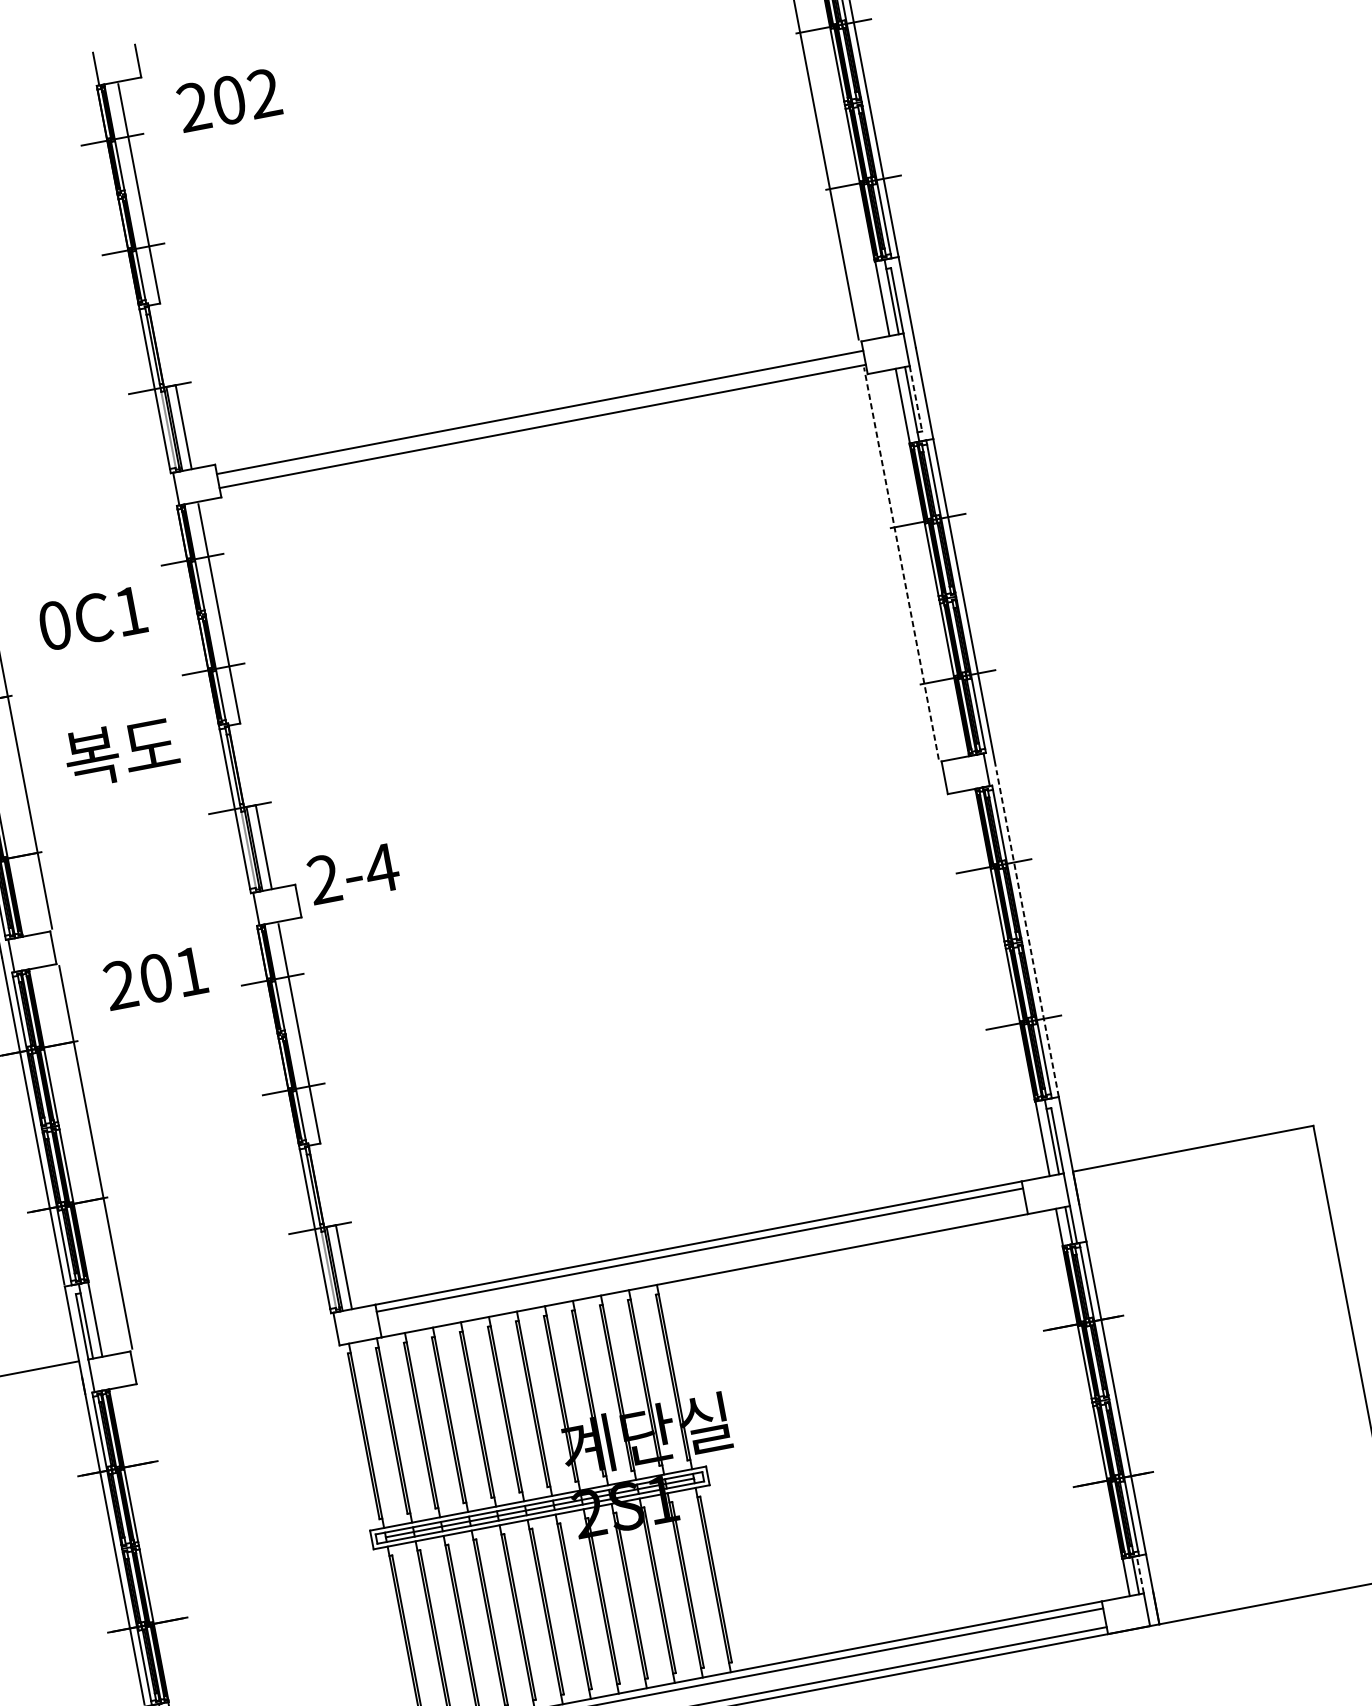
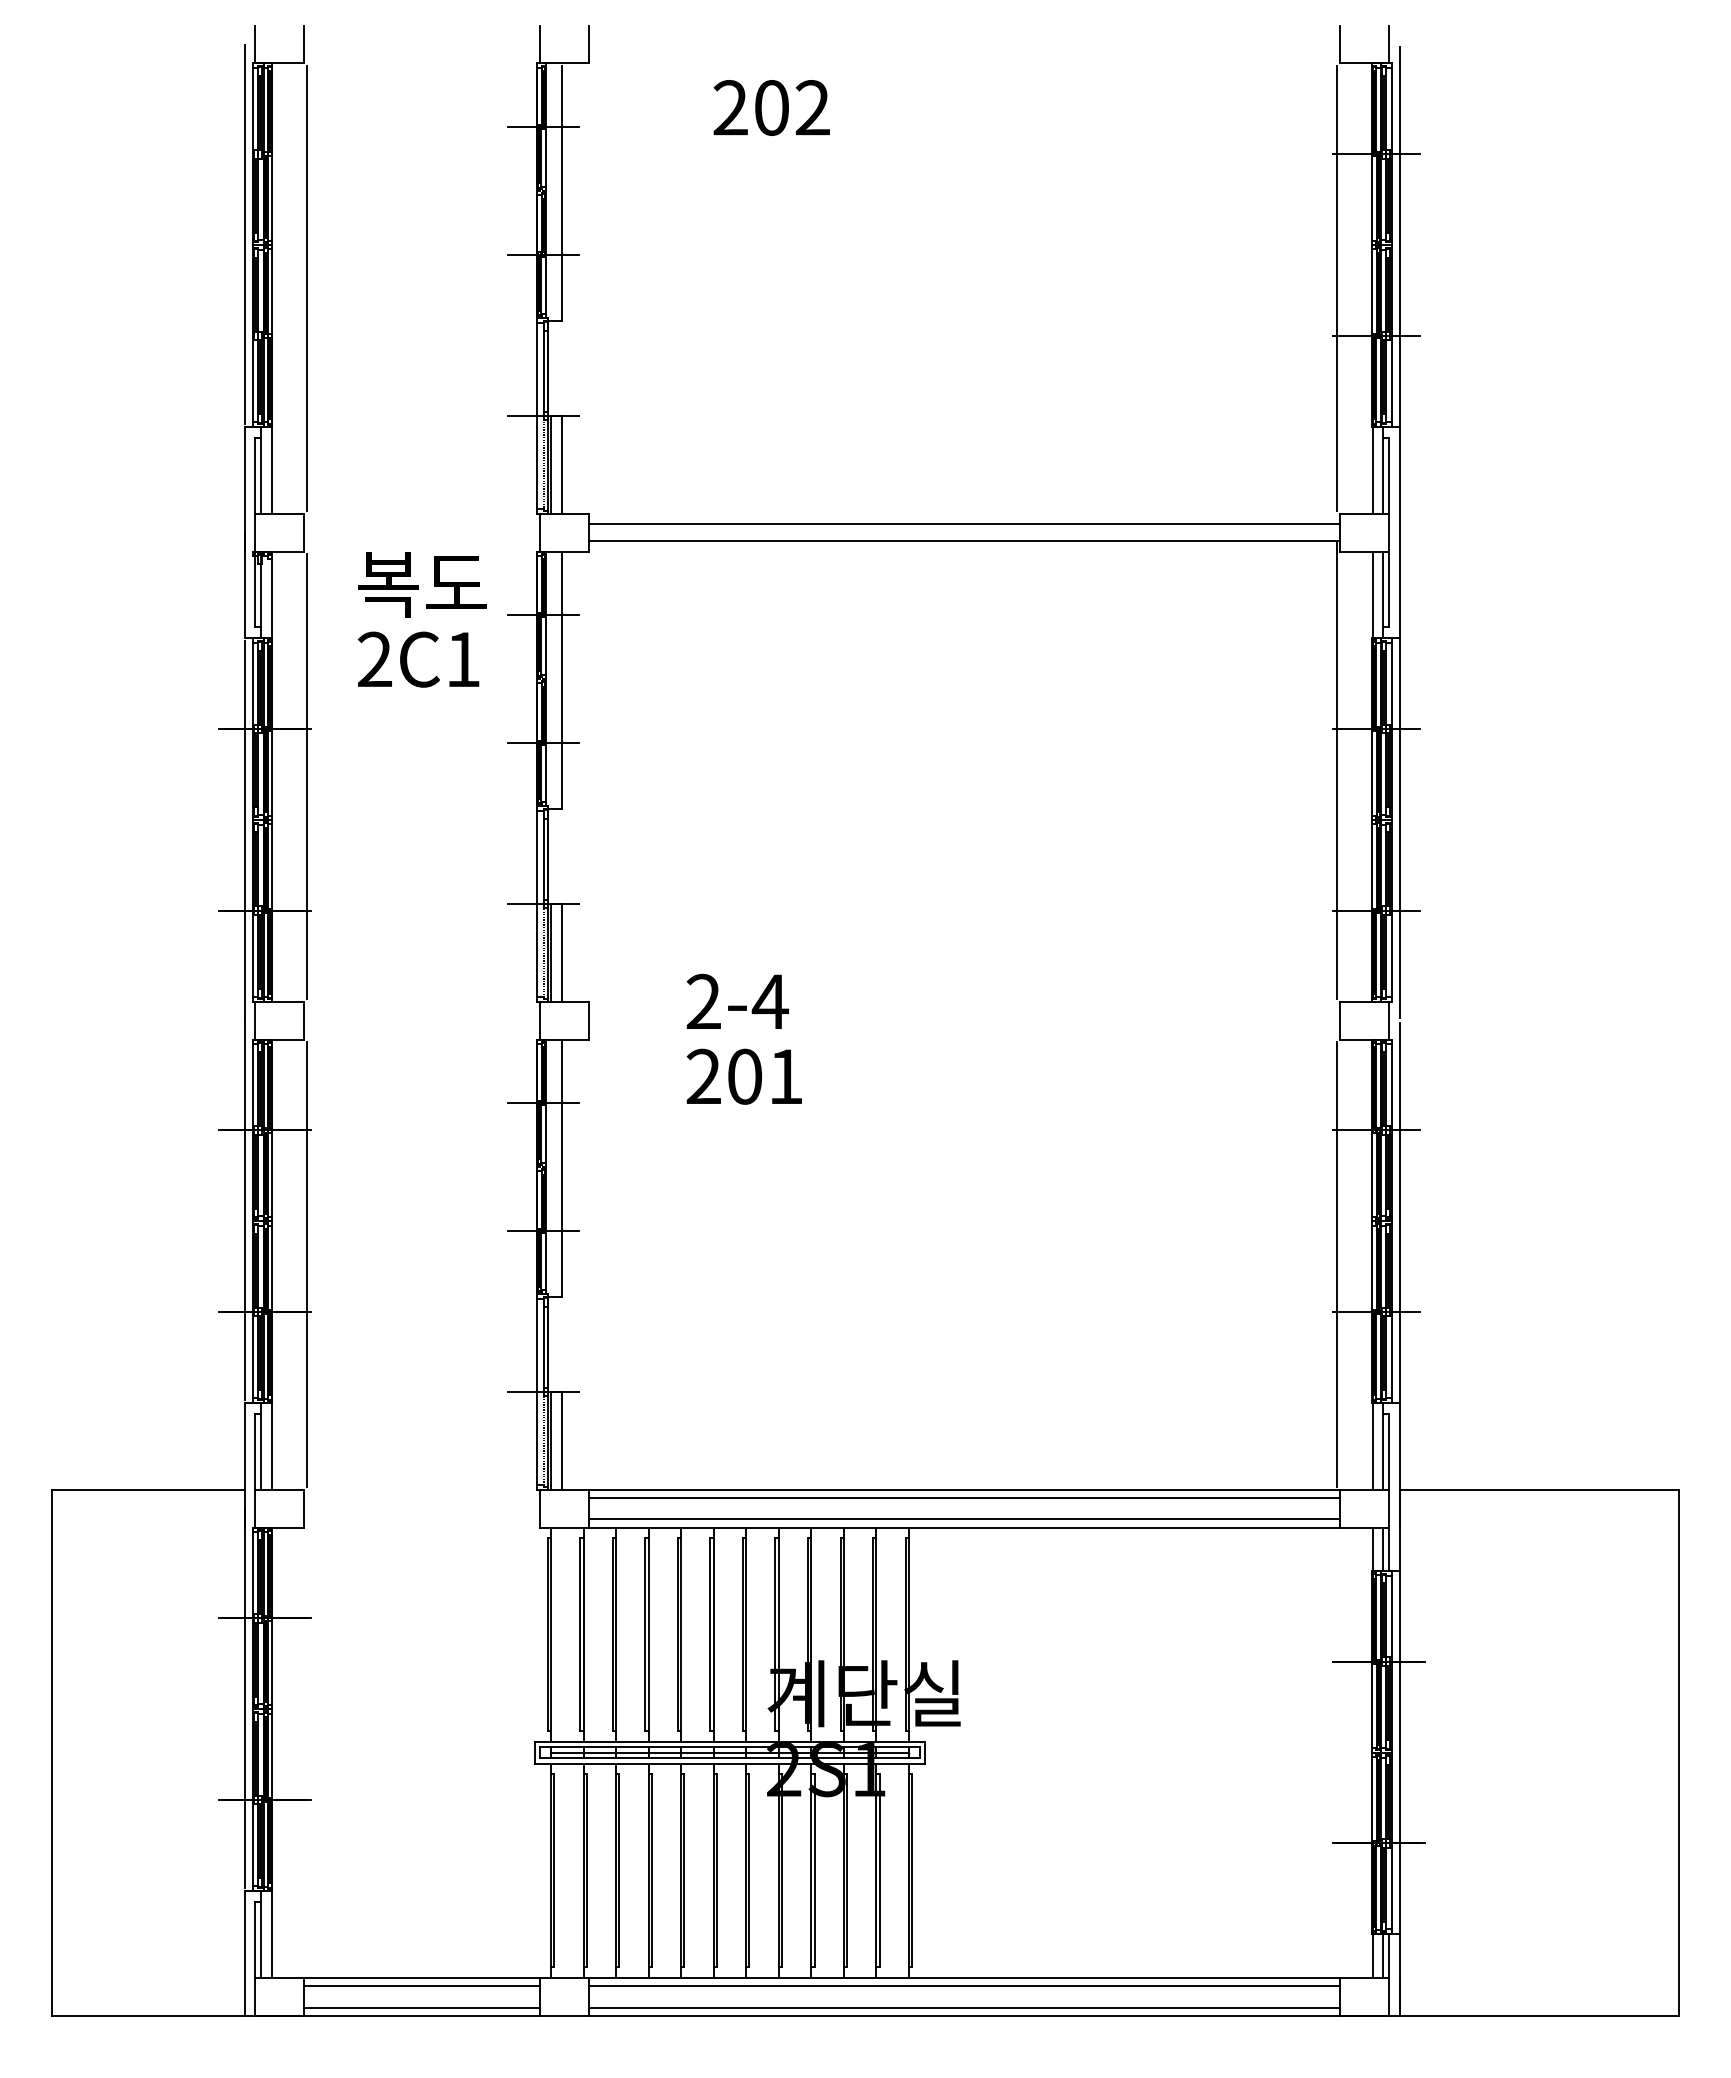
text: (229, 99) -> (771, 107), moved
line: (915, 398) -> (1388, 589), dashed -> solid
line: (901, 563) -> (1337, 771), dashed -> solid
text: (54, 625) -> (374, 659), 0C1 -> 2C1
text: (121, 751) -> (422, 584), moved
text: (353, 872) -> (737, 1000), moved
line: (1027, 934) -> (1399, 1213), dashed -> solid
text: (154, 978) -> (743, 1076), moved
line: (982, 988) -> (1337, 1264), added
line: (702, 1268) -> (963, 1519), added
line: (1140, 1575) -> (1388, 1956), dashed -> solid

